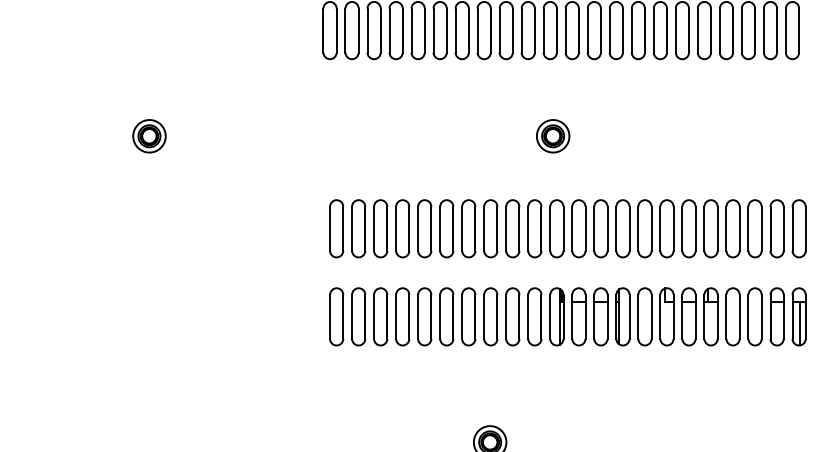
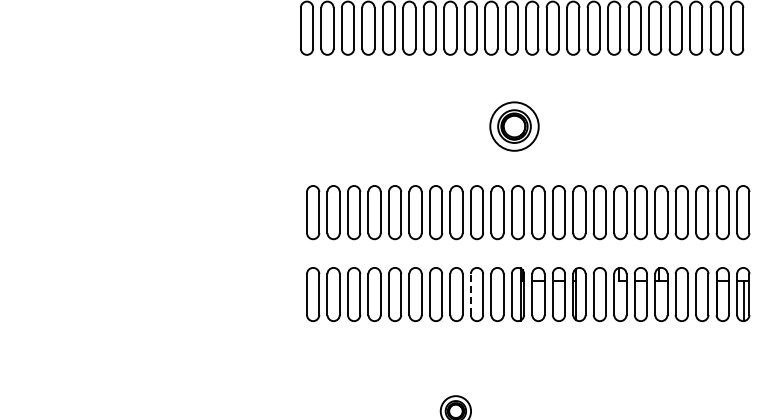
part: (149, 136) -> (139, 126), removed
part: (553, 136) -> (514, 126), size x1.6
line: (505, 316) -> (470, 294), solid -> dashed

